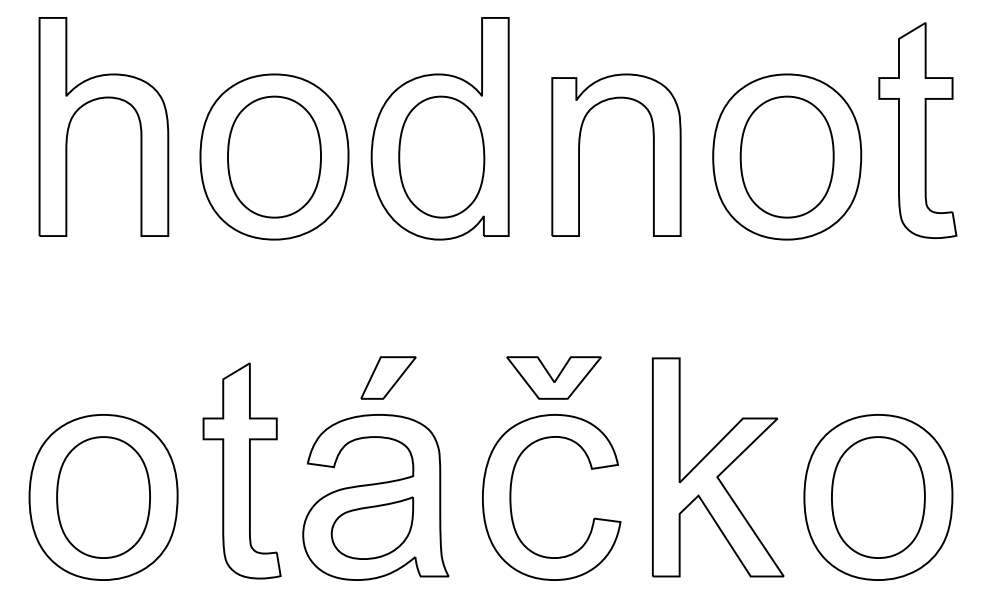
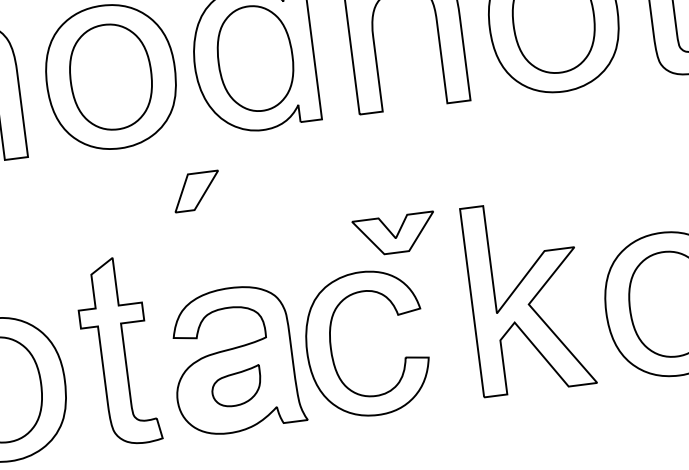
part: (388, 377) -> (196, 191), moved
part: (553, 377) -> (394, 234), moved
part: (511, 497) -> (331, 348), moved
part: (372, 527) -> (236, 386), size x0.7

